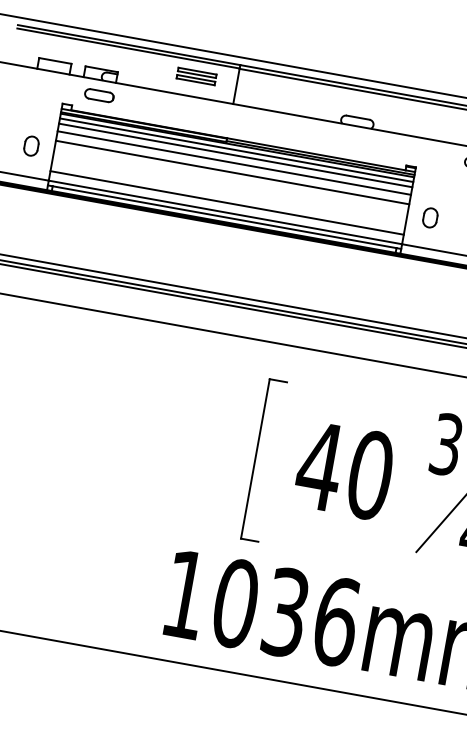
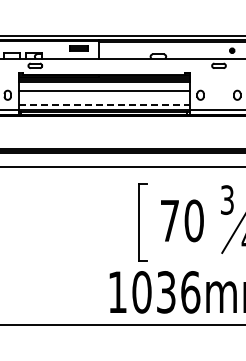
line: (232, 163) -> (103, 86), removed
line: (227, 203) -> (104, 105), solid -> dashed
text: (319, 465) -> (169, 220), 40 -> 70

